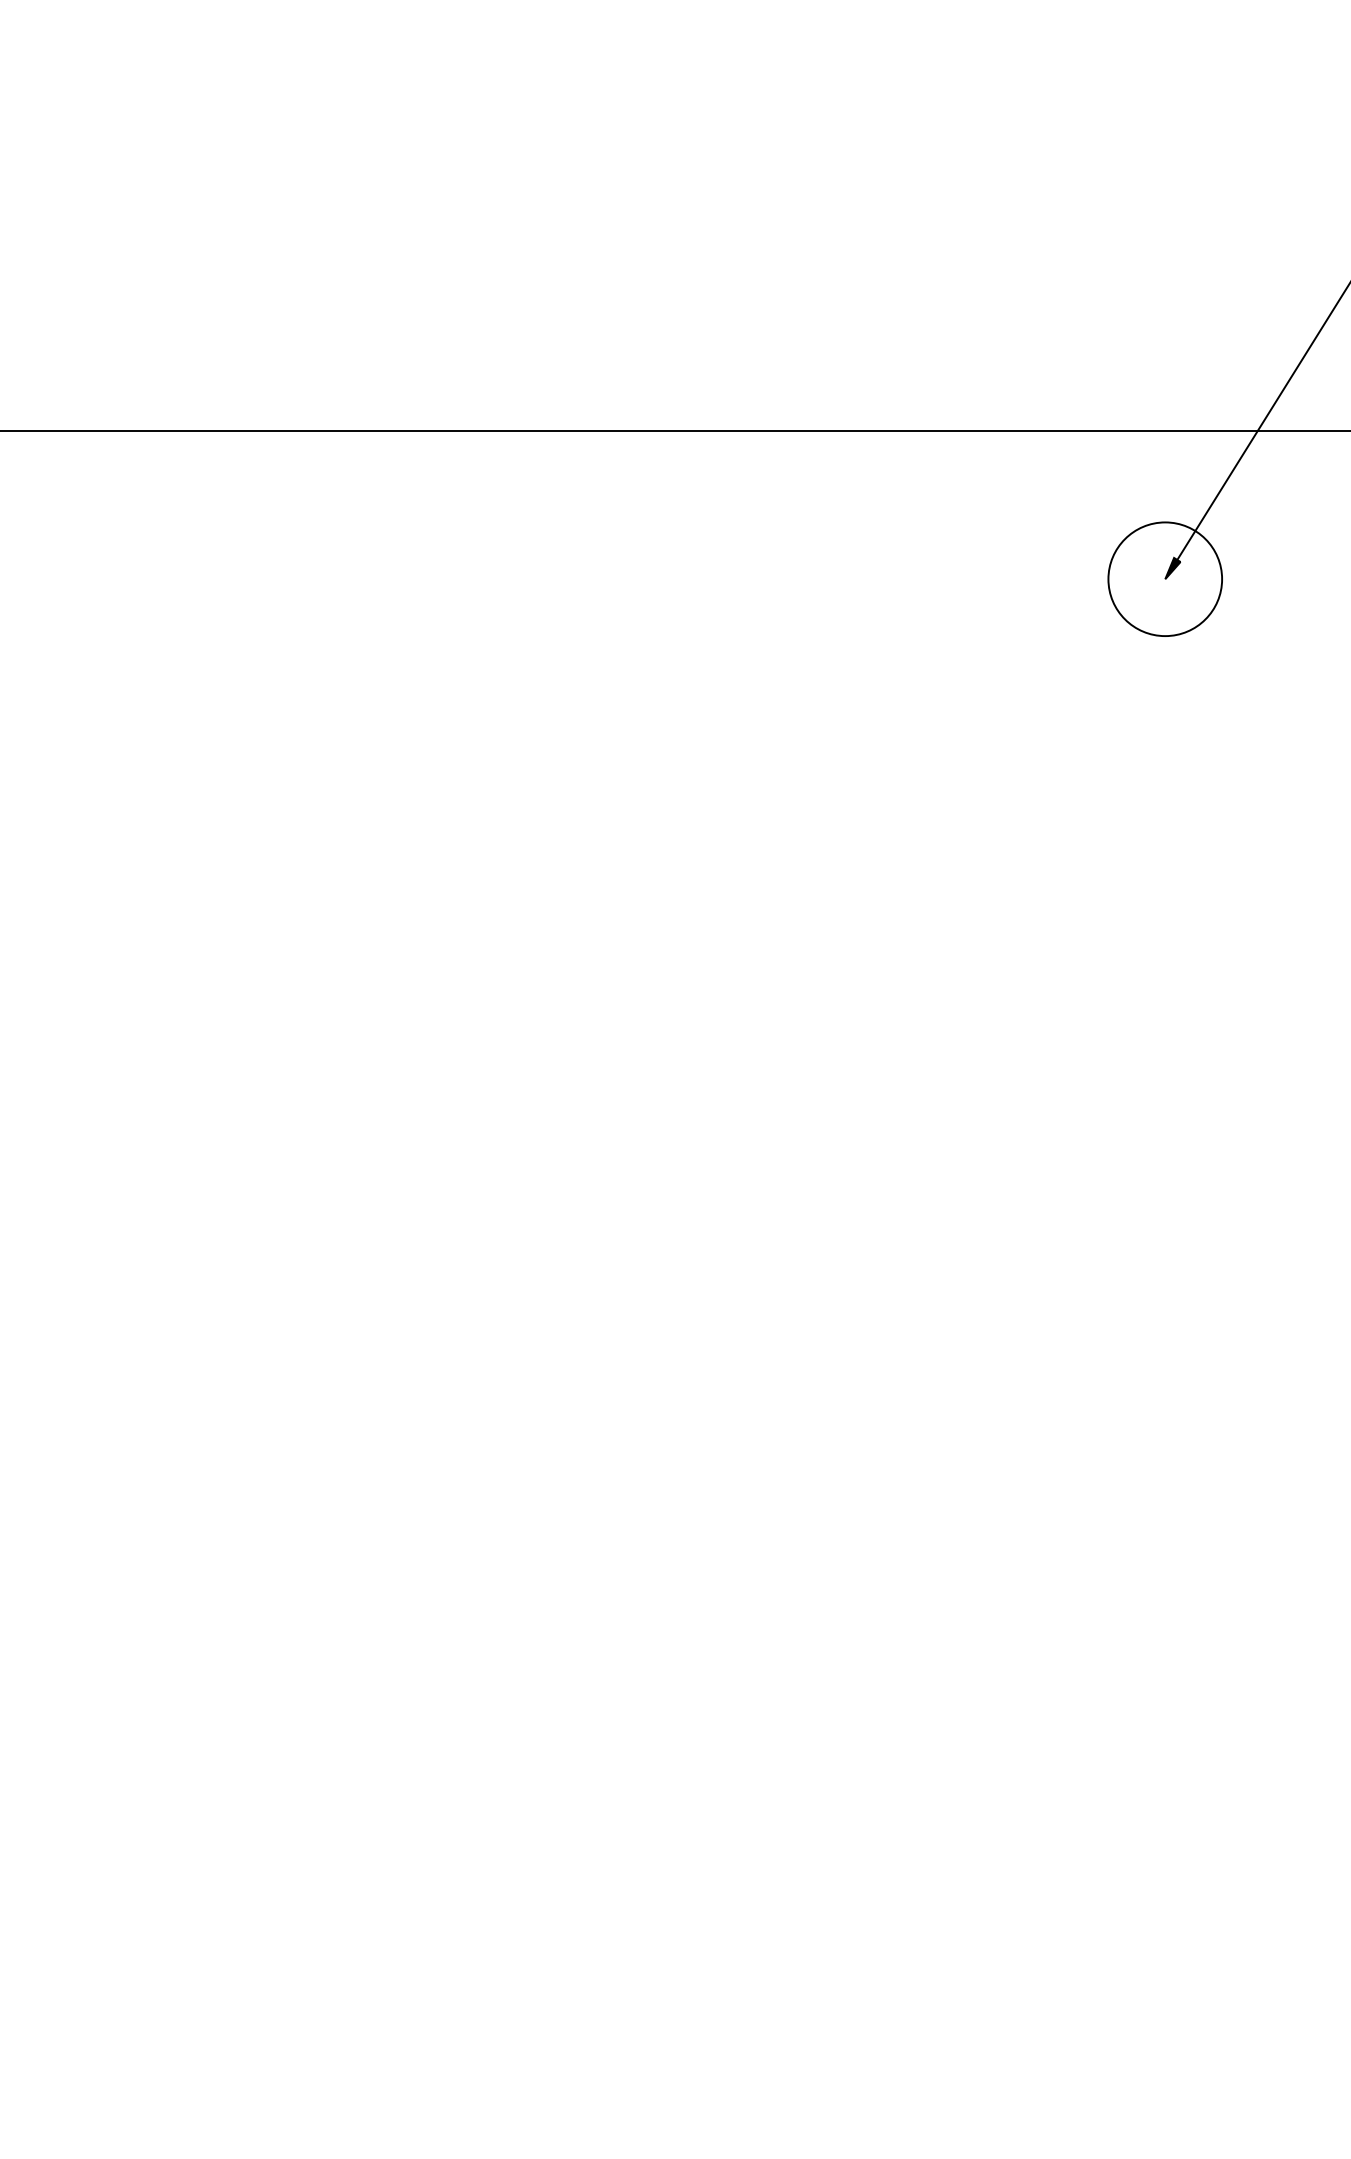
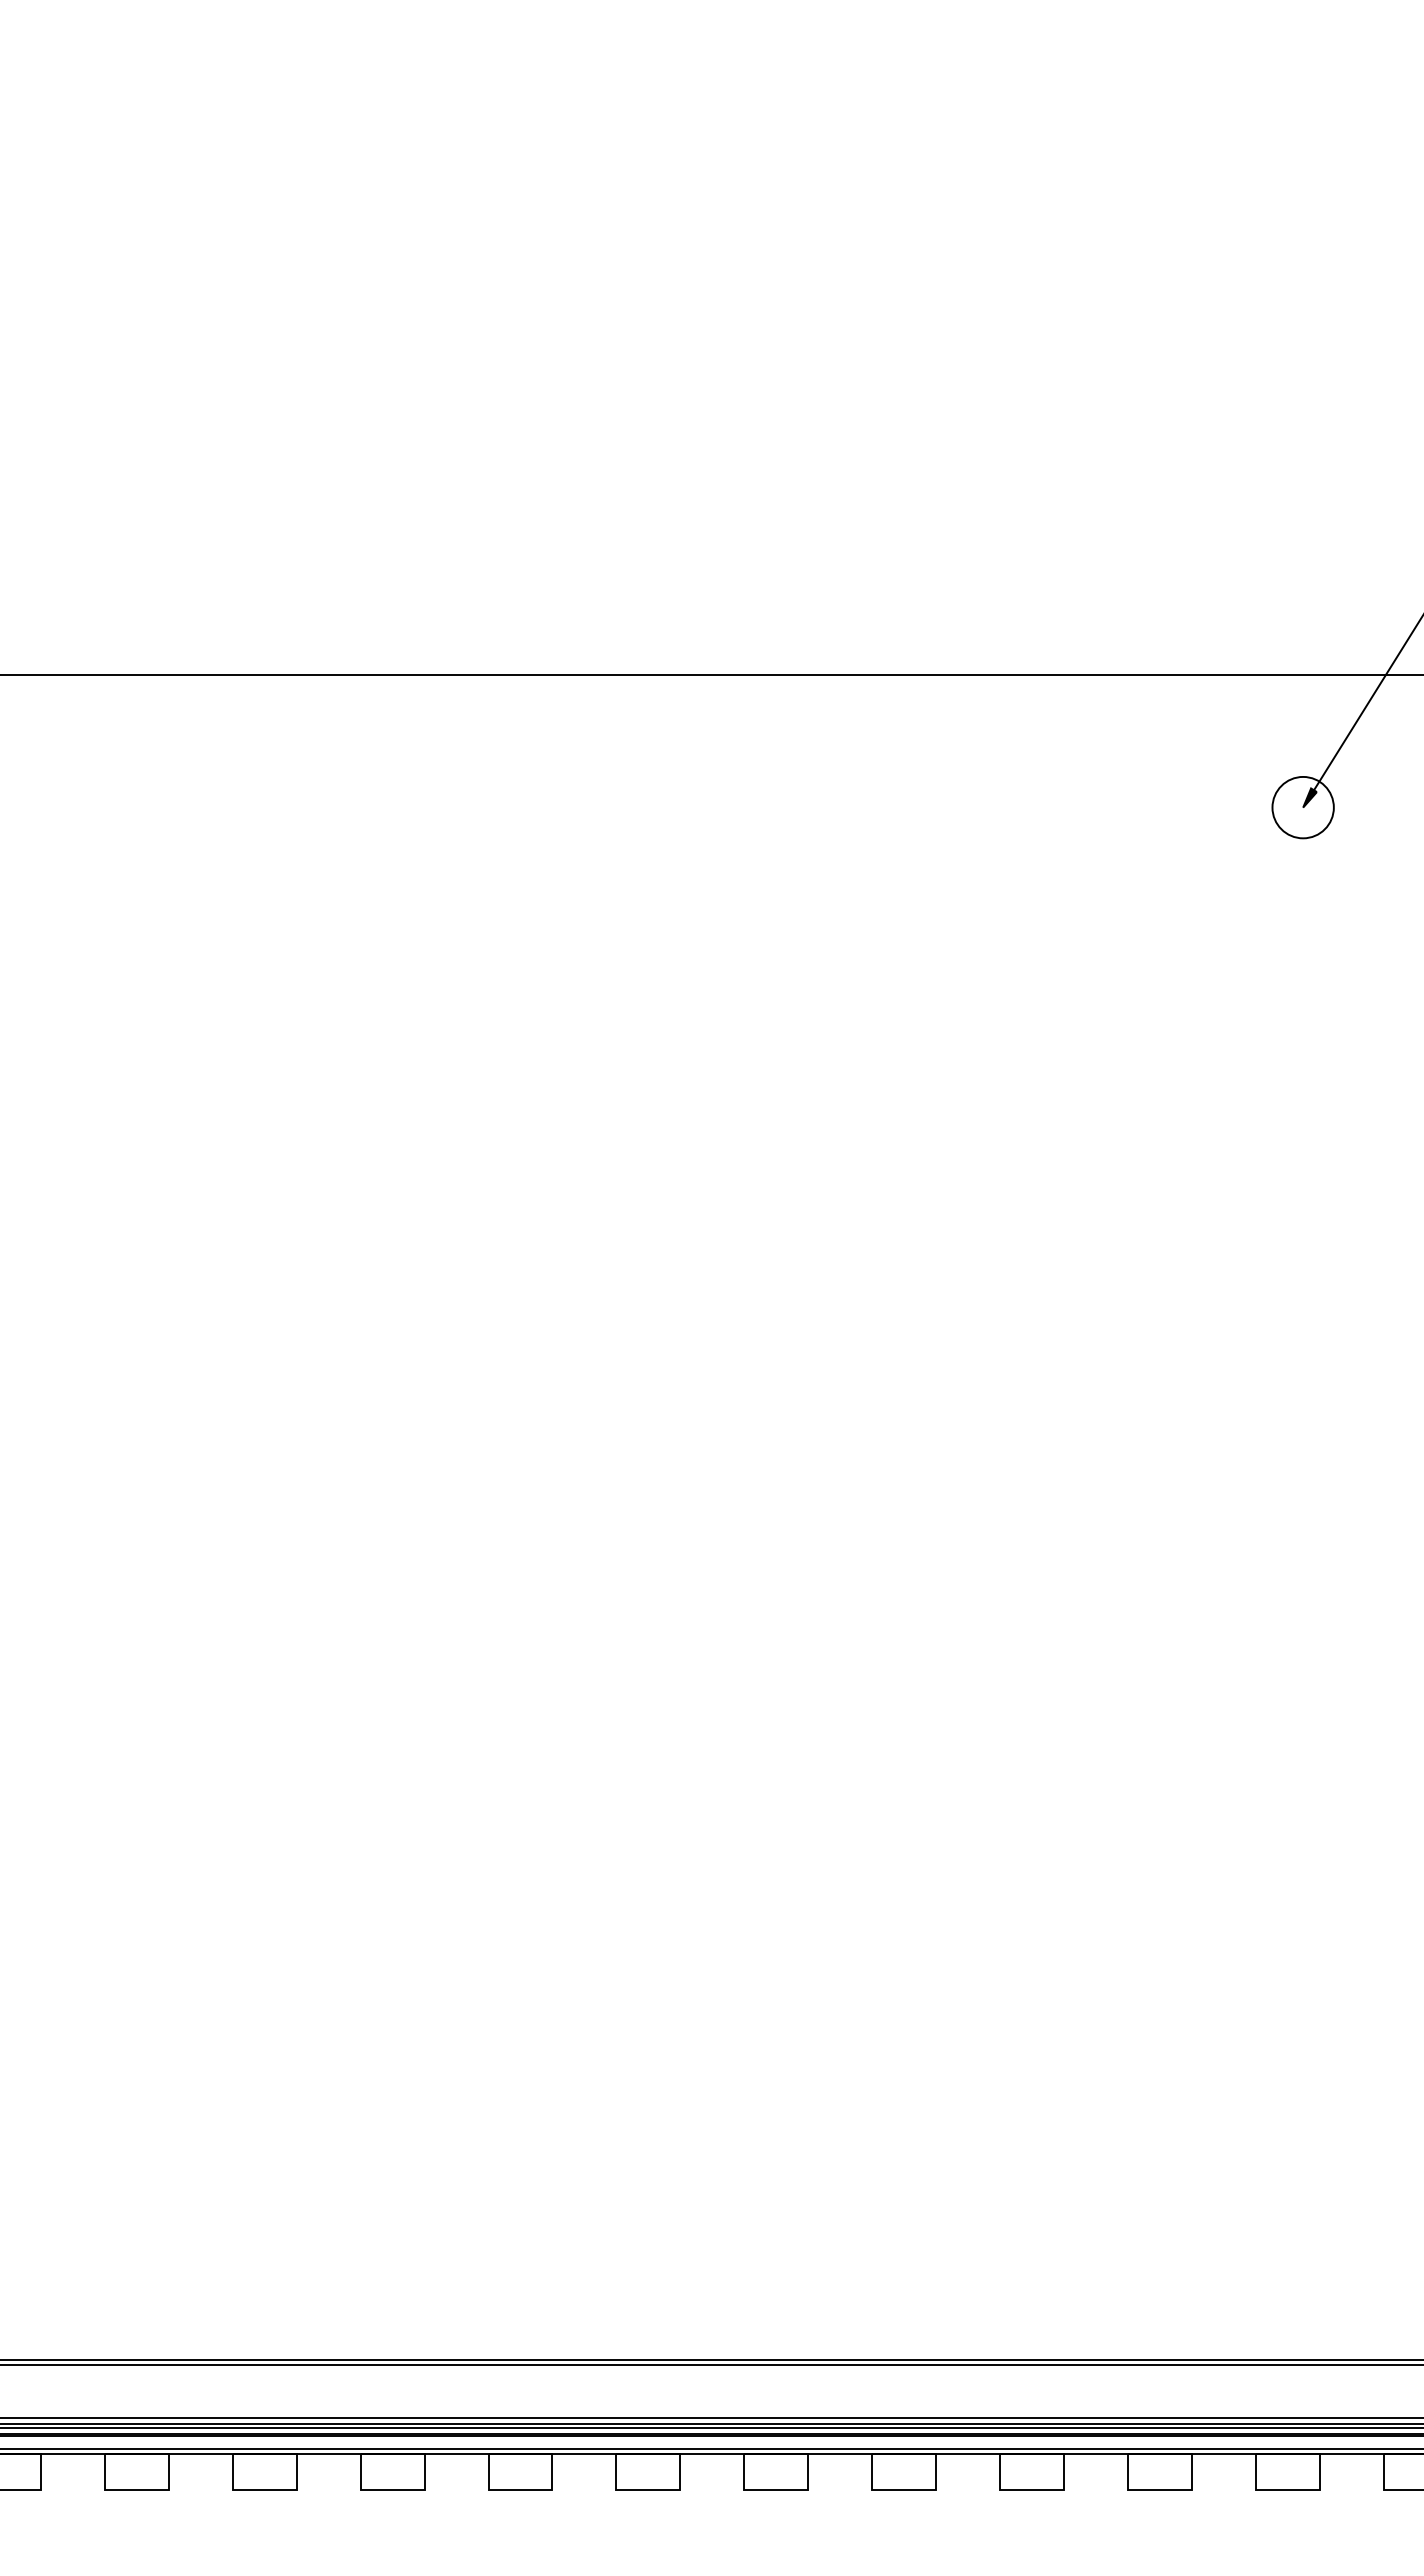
circle: (1165, 579) -> (1303, 807), size x0.6

